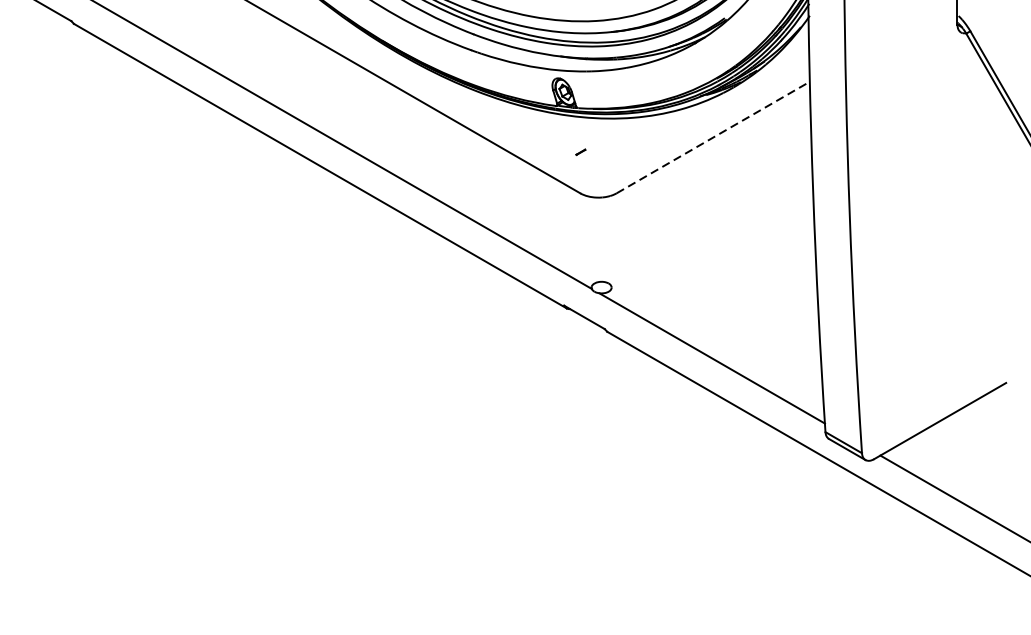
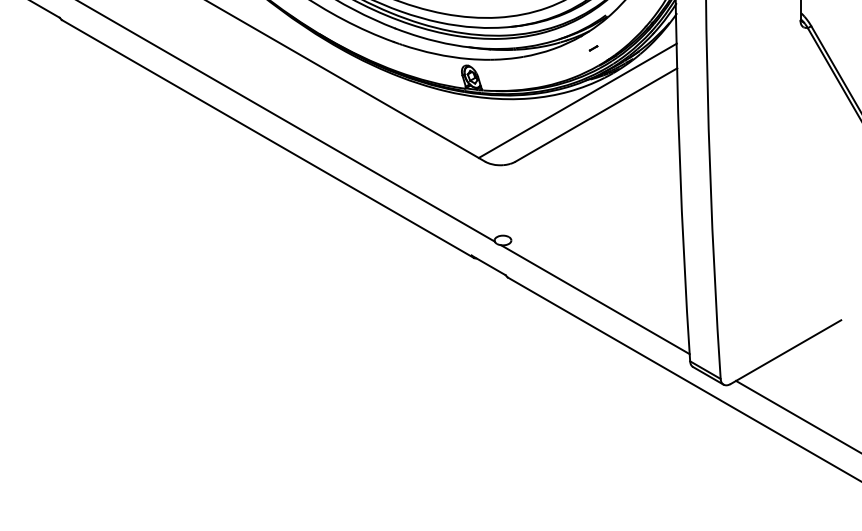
line: (690, 120) -> (577, 100), added
line: (713, 136) -> (596, 114), dashed -> solid
part: (580, 152) -> (593, 48), moved

